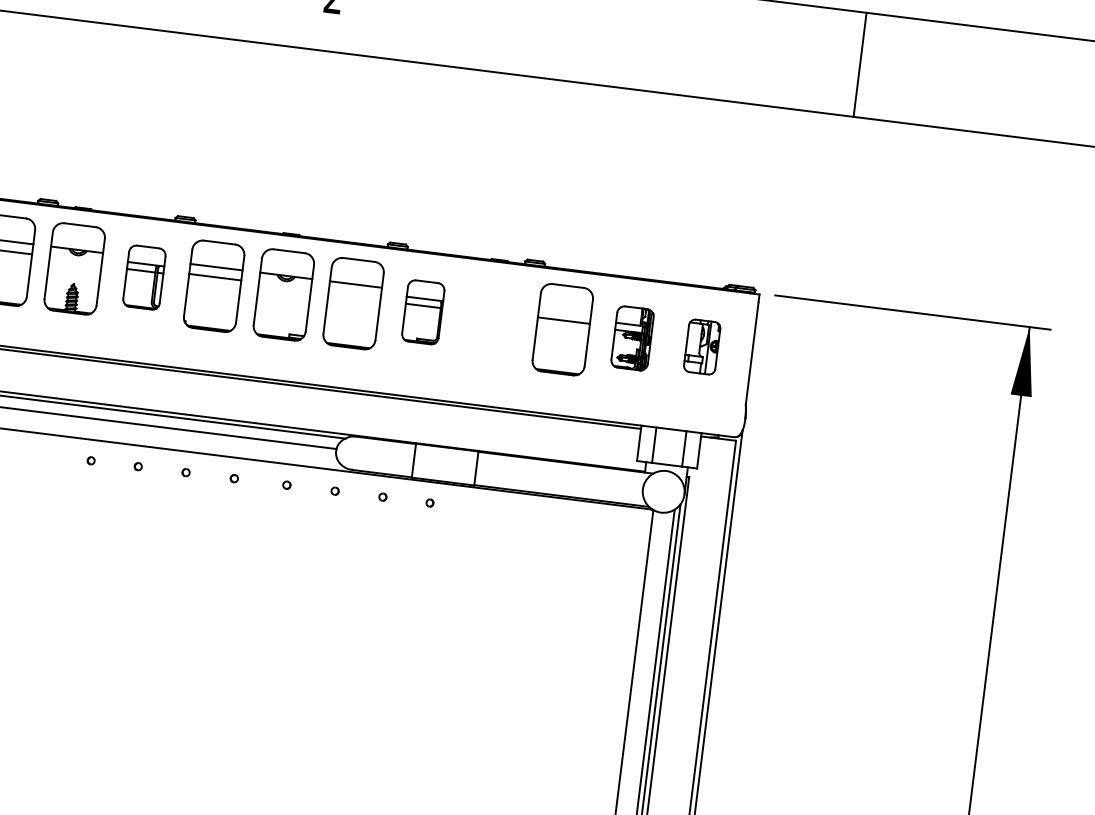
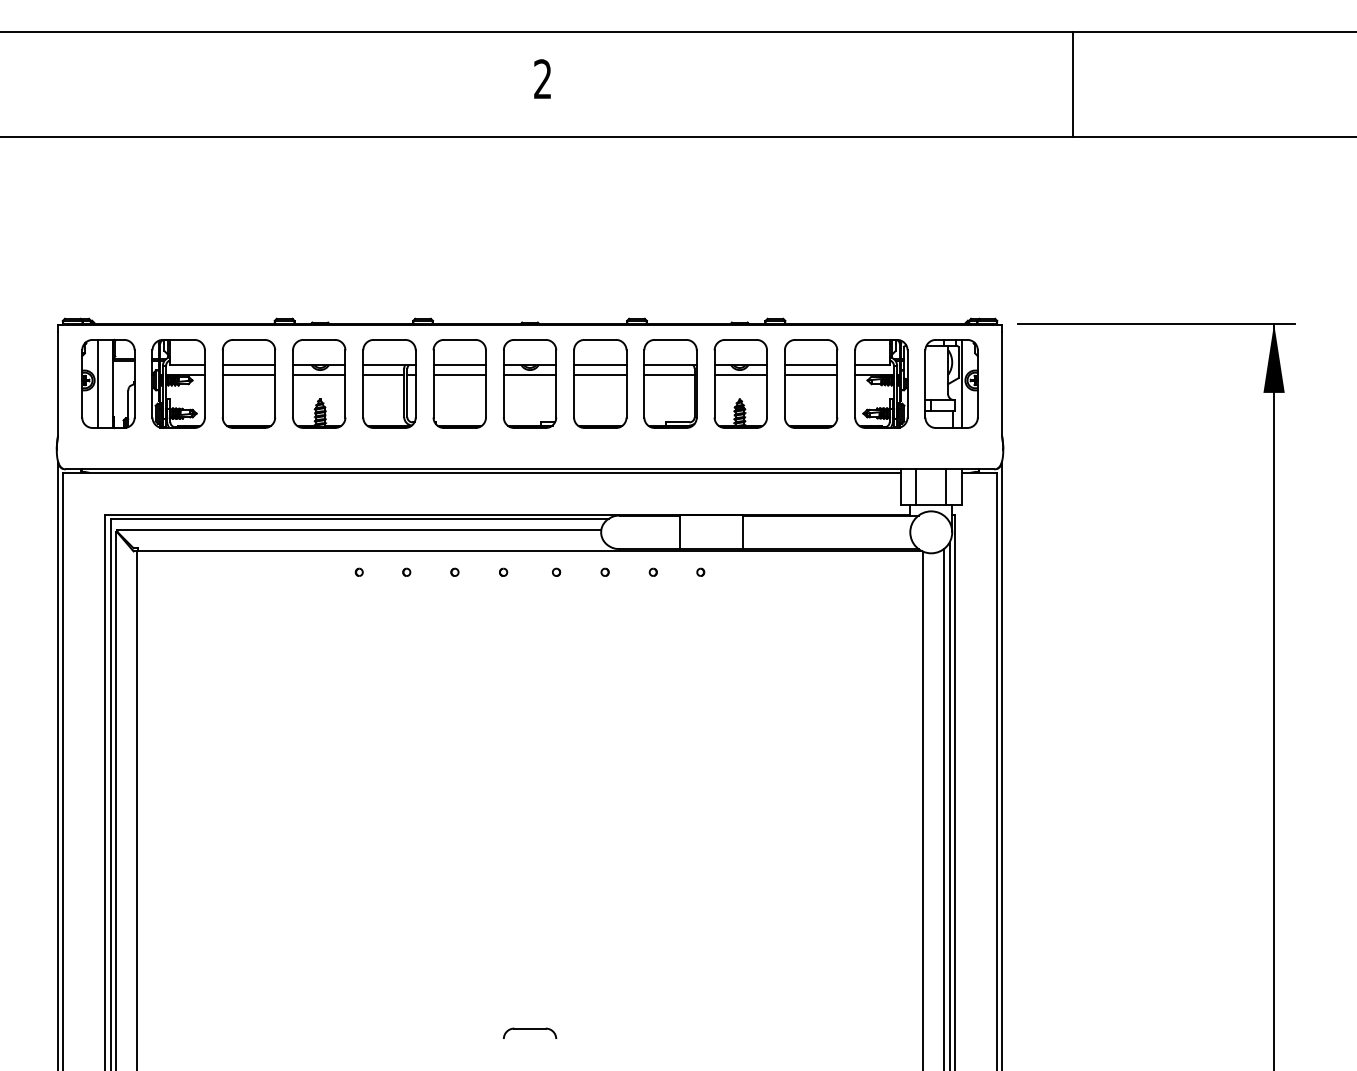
line: (76, 259) -> (319, 374), added
part: (144, 277) -> (389, 383), size x1.43
line: (284, 285) -> (529, 374), added
line: (354, 294) -> (600, 374), added
line: (564, 310) -> (810, 364), added
part: (423, 311) -> (670, 383), size x1.43
part: (492, 320) -> (740, 383), added
part: (632, 337) -> (881, 383), size x1.43
part: (702, 346) -> (951, 383), size x1.67

